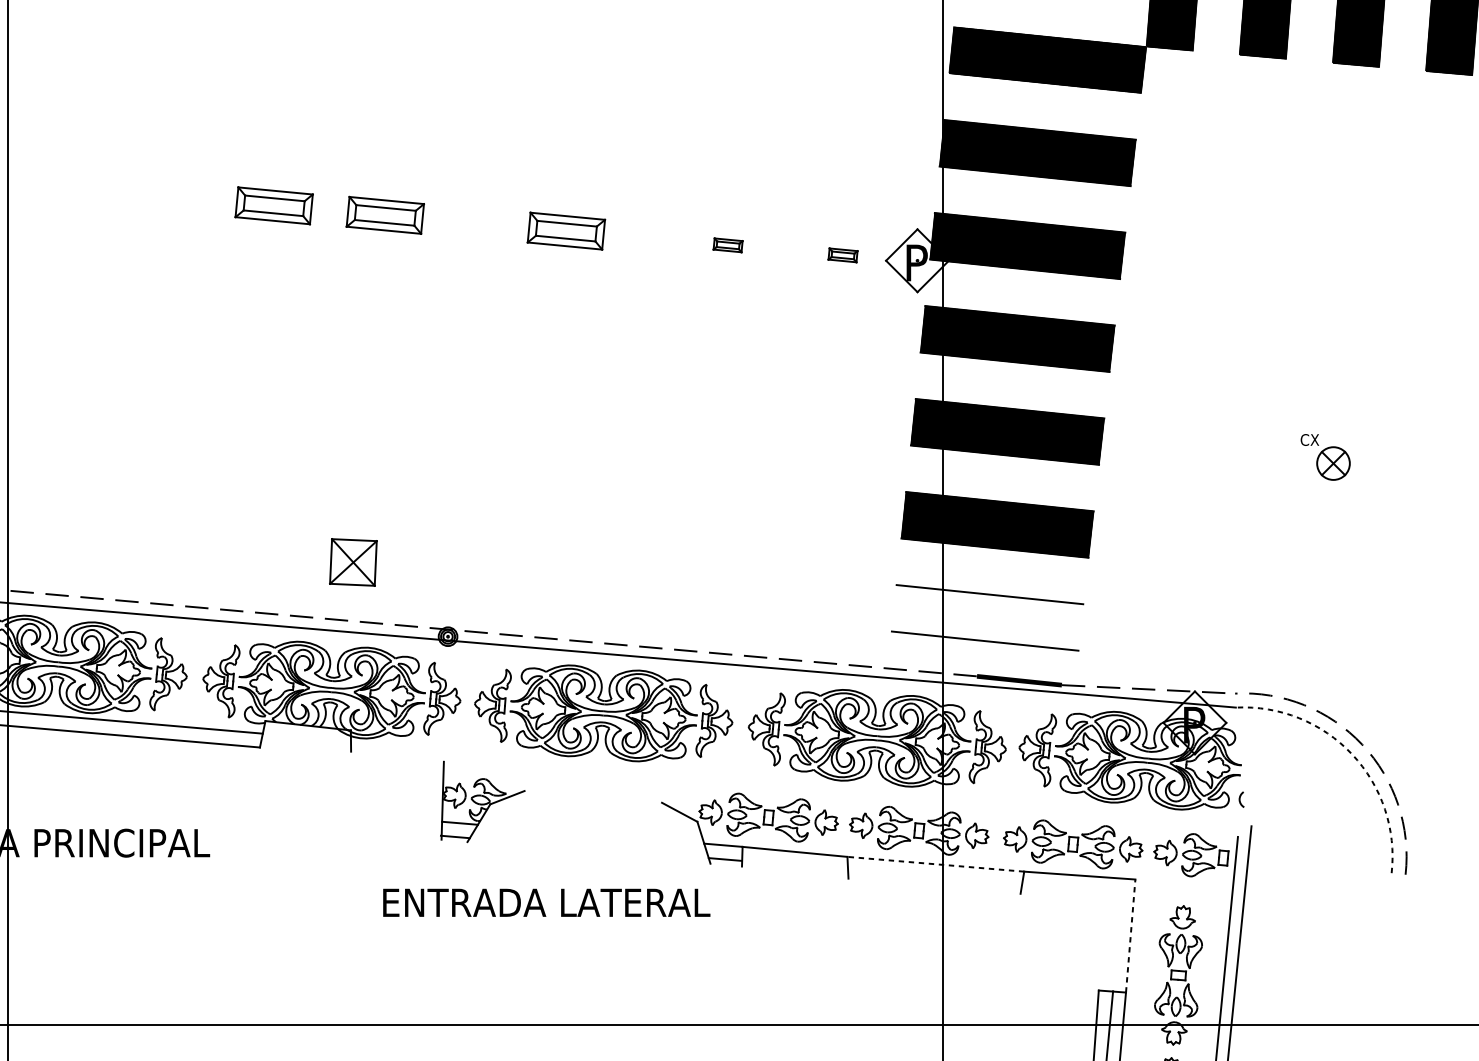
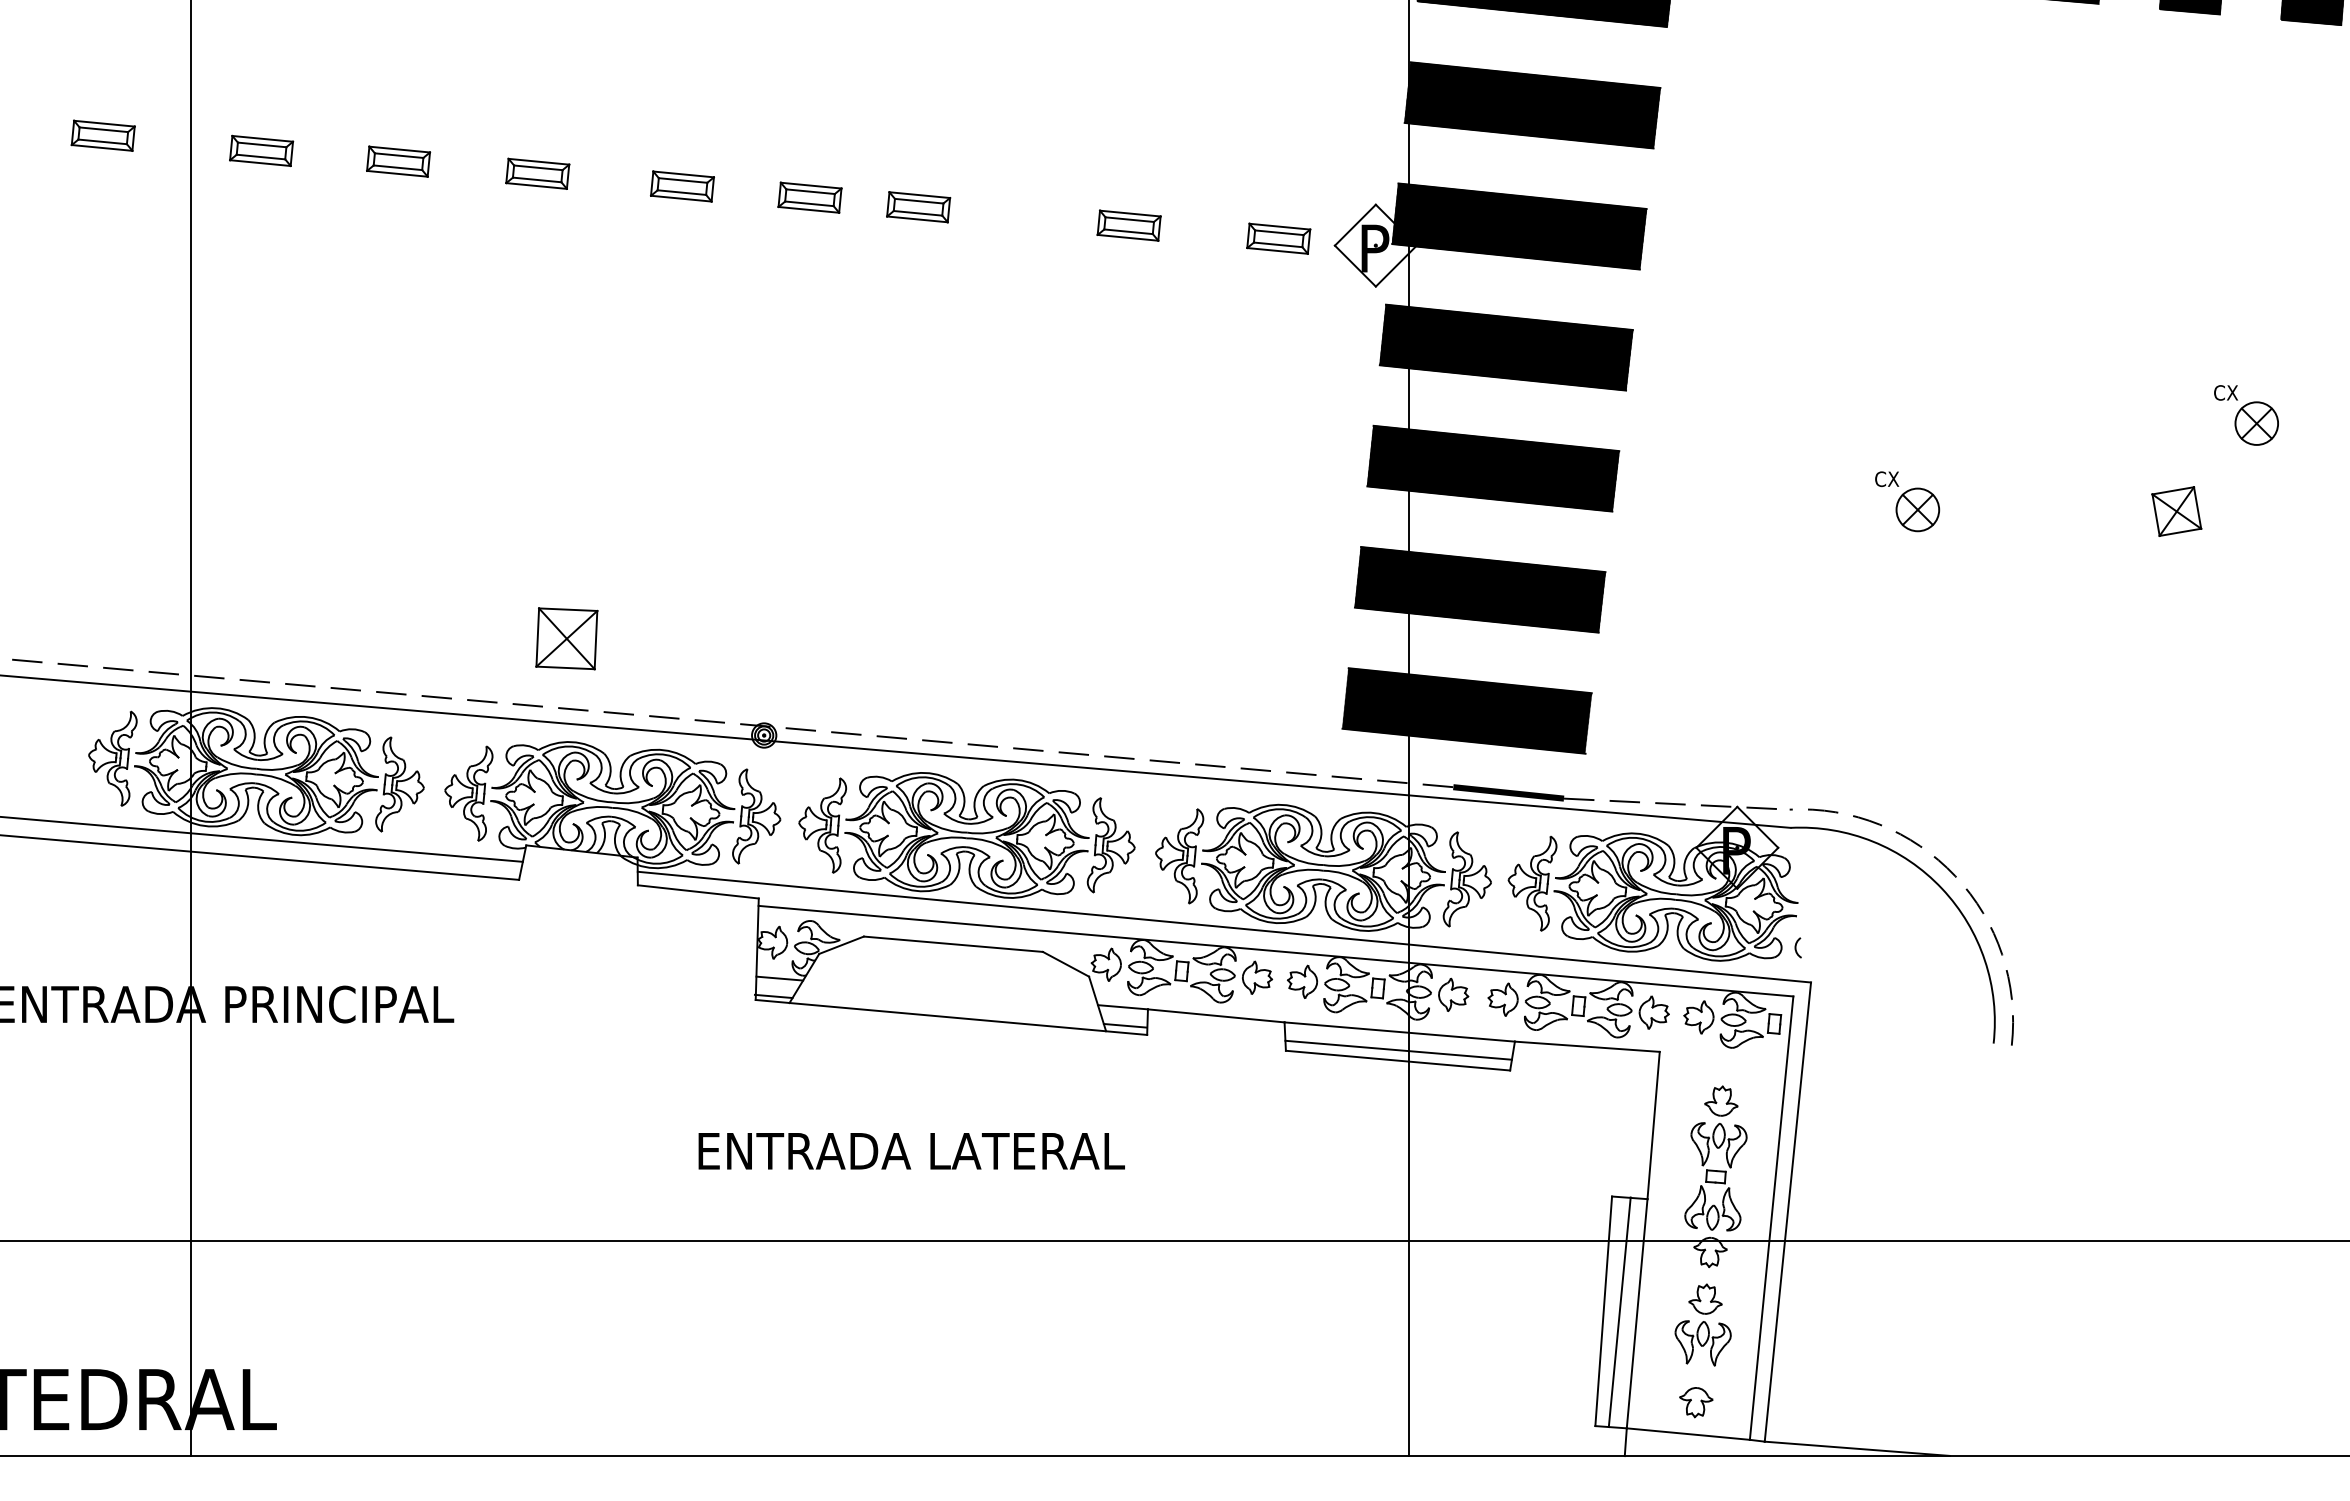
part: (62, 187) -> (261, 150), added
part: (167, 196) -> (398, 161), added
part: (274, 205) -> (537, 173), size x0.62
part: (385, 215) -> (682, 186), size x0.62
part: (482, 223) -> (809, 197), added
part: (566, 231) -> (918, 207), size x0.62
part: (727, 245) -> (1128, 225), size x1.67
part: (842, 255) -> (1278, 238), size x1.67
part: (353, 562) -> (566, 638), moved
hatch: (987, 617) -> (1466, 710), added
arc: (1352, 754) -> (1942, 888), dashed -> solid
line: (396, 756) -> (697, 891), added
line: (801, 783) -> (1224, 926), added
line: (592, 796) -> (952, 943), added
line: (840, 801) -> (1275, 950), added
line: (591, 852) -> (951, 1016), added
line: (935, 864) -> (1399, 1032), dashed -> solid
line: (934, 877) -> (1398, 1049), added
line: (934, 886) -> (1397, 1060), added
text: (546, 903) -> (911, 1151), moved
line: (1130, 936) -> (1653, 1125), dashed -> solid

